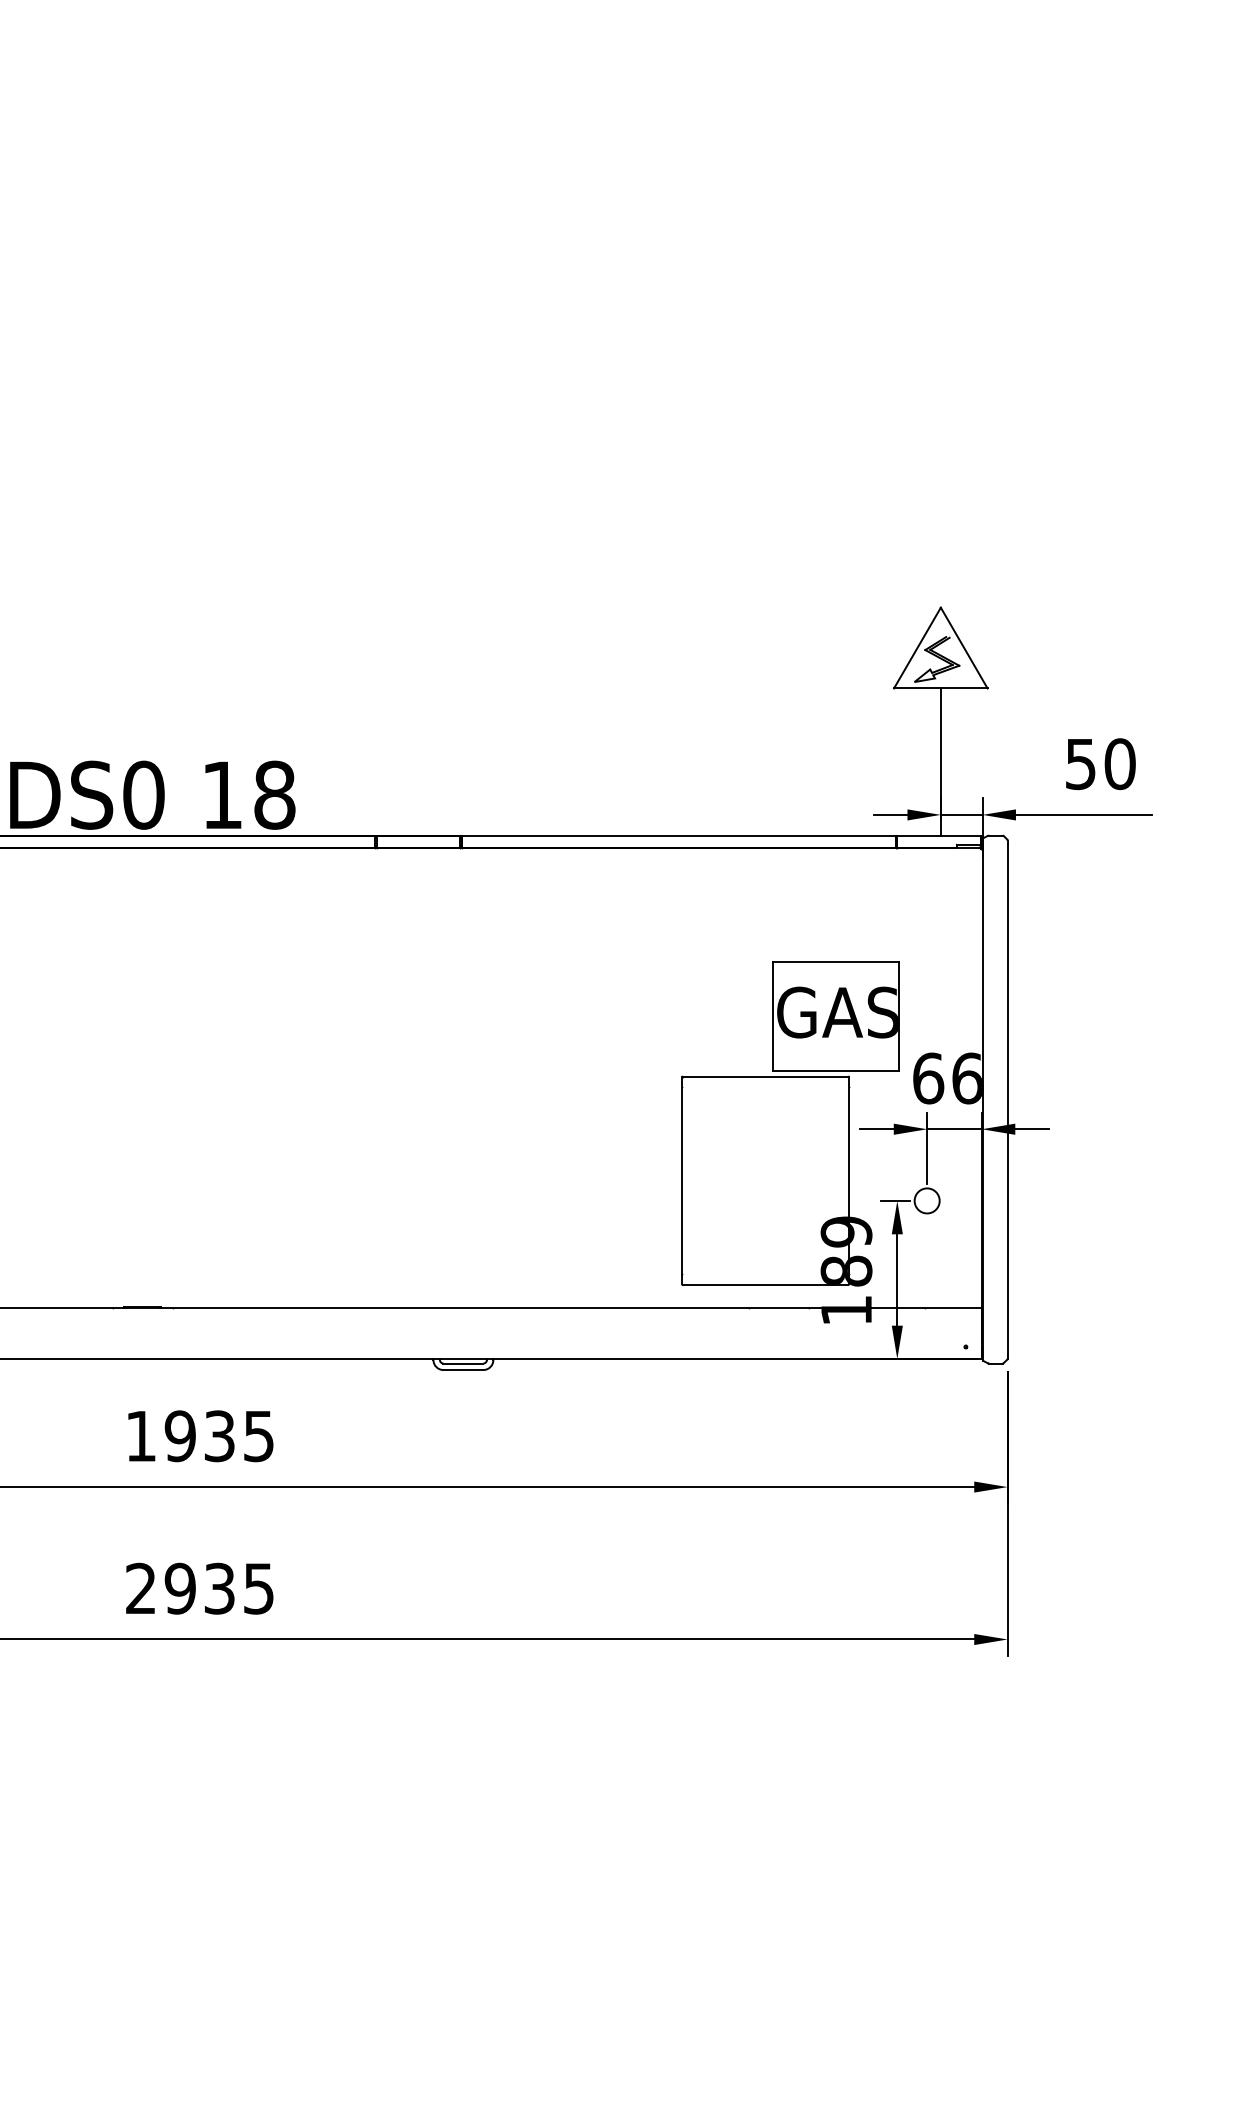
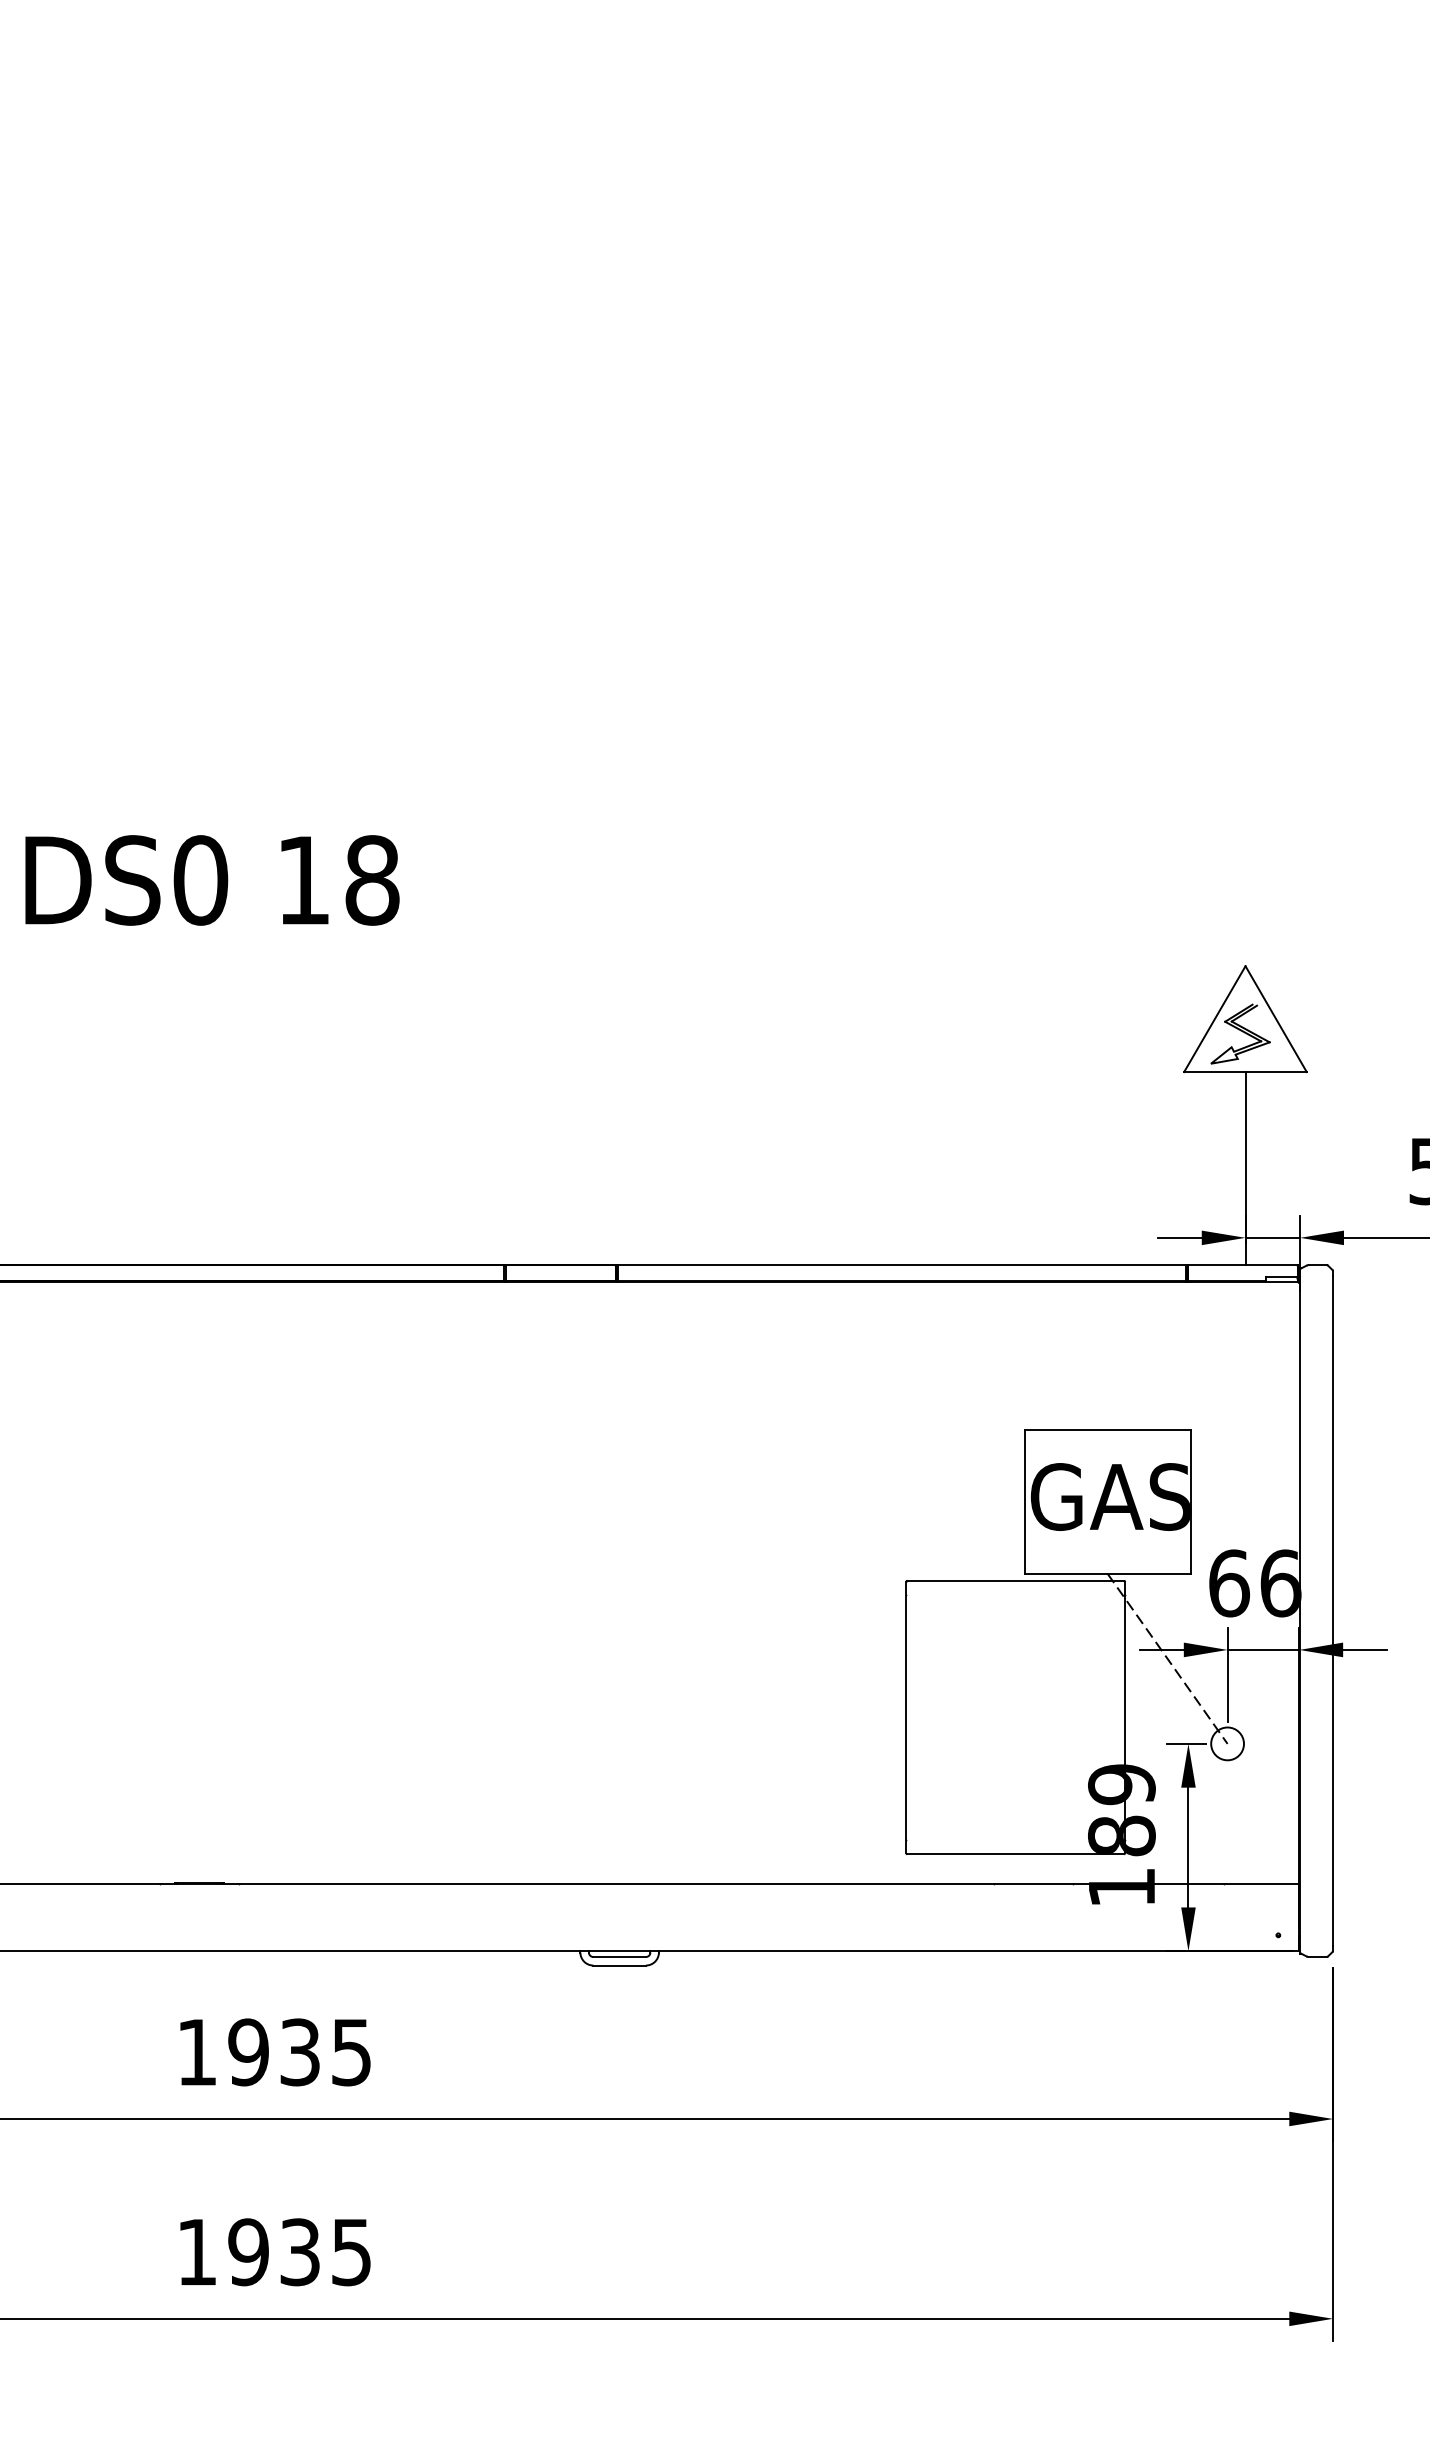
text: (152, 794) -> (212, 879), moved
line: (881, 1135) -> (1167, 1658), added
text: (140, 1587) -> (196, 2250), 2935 -> 1935

